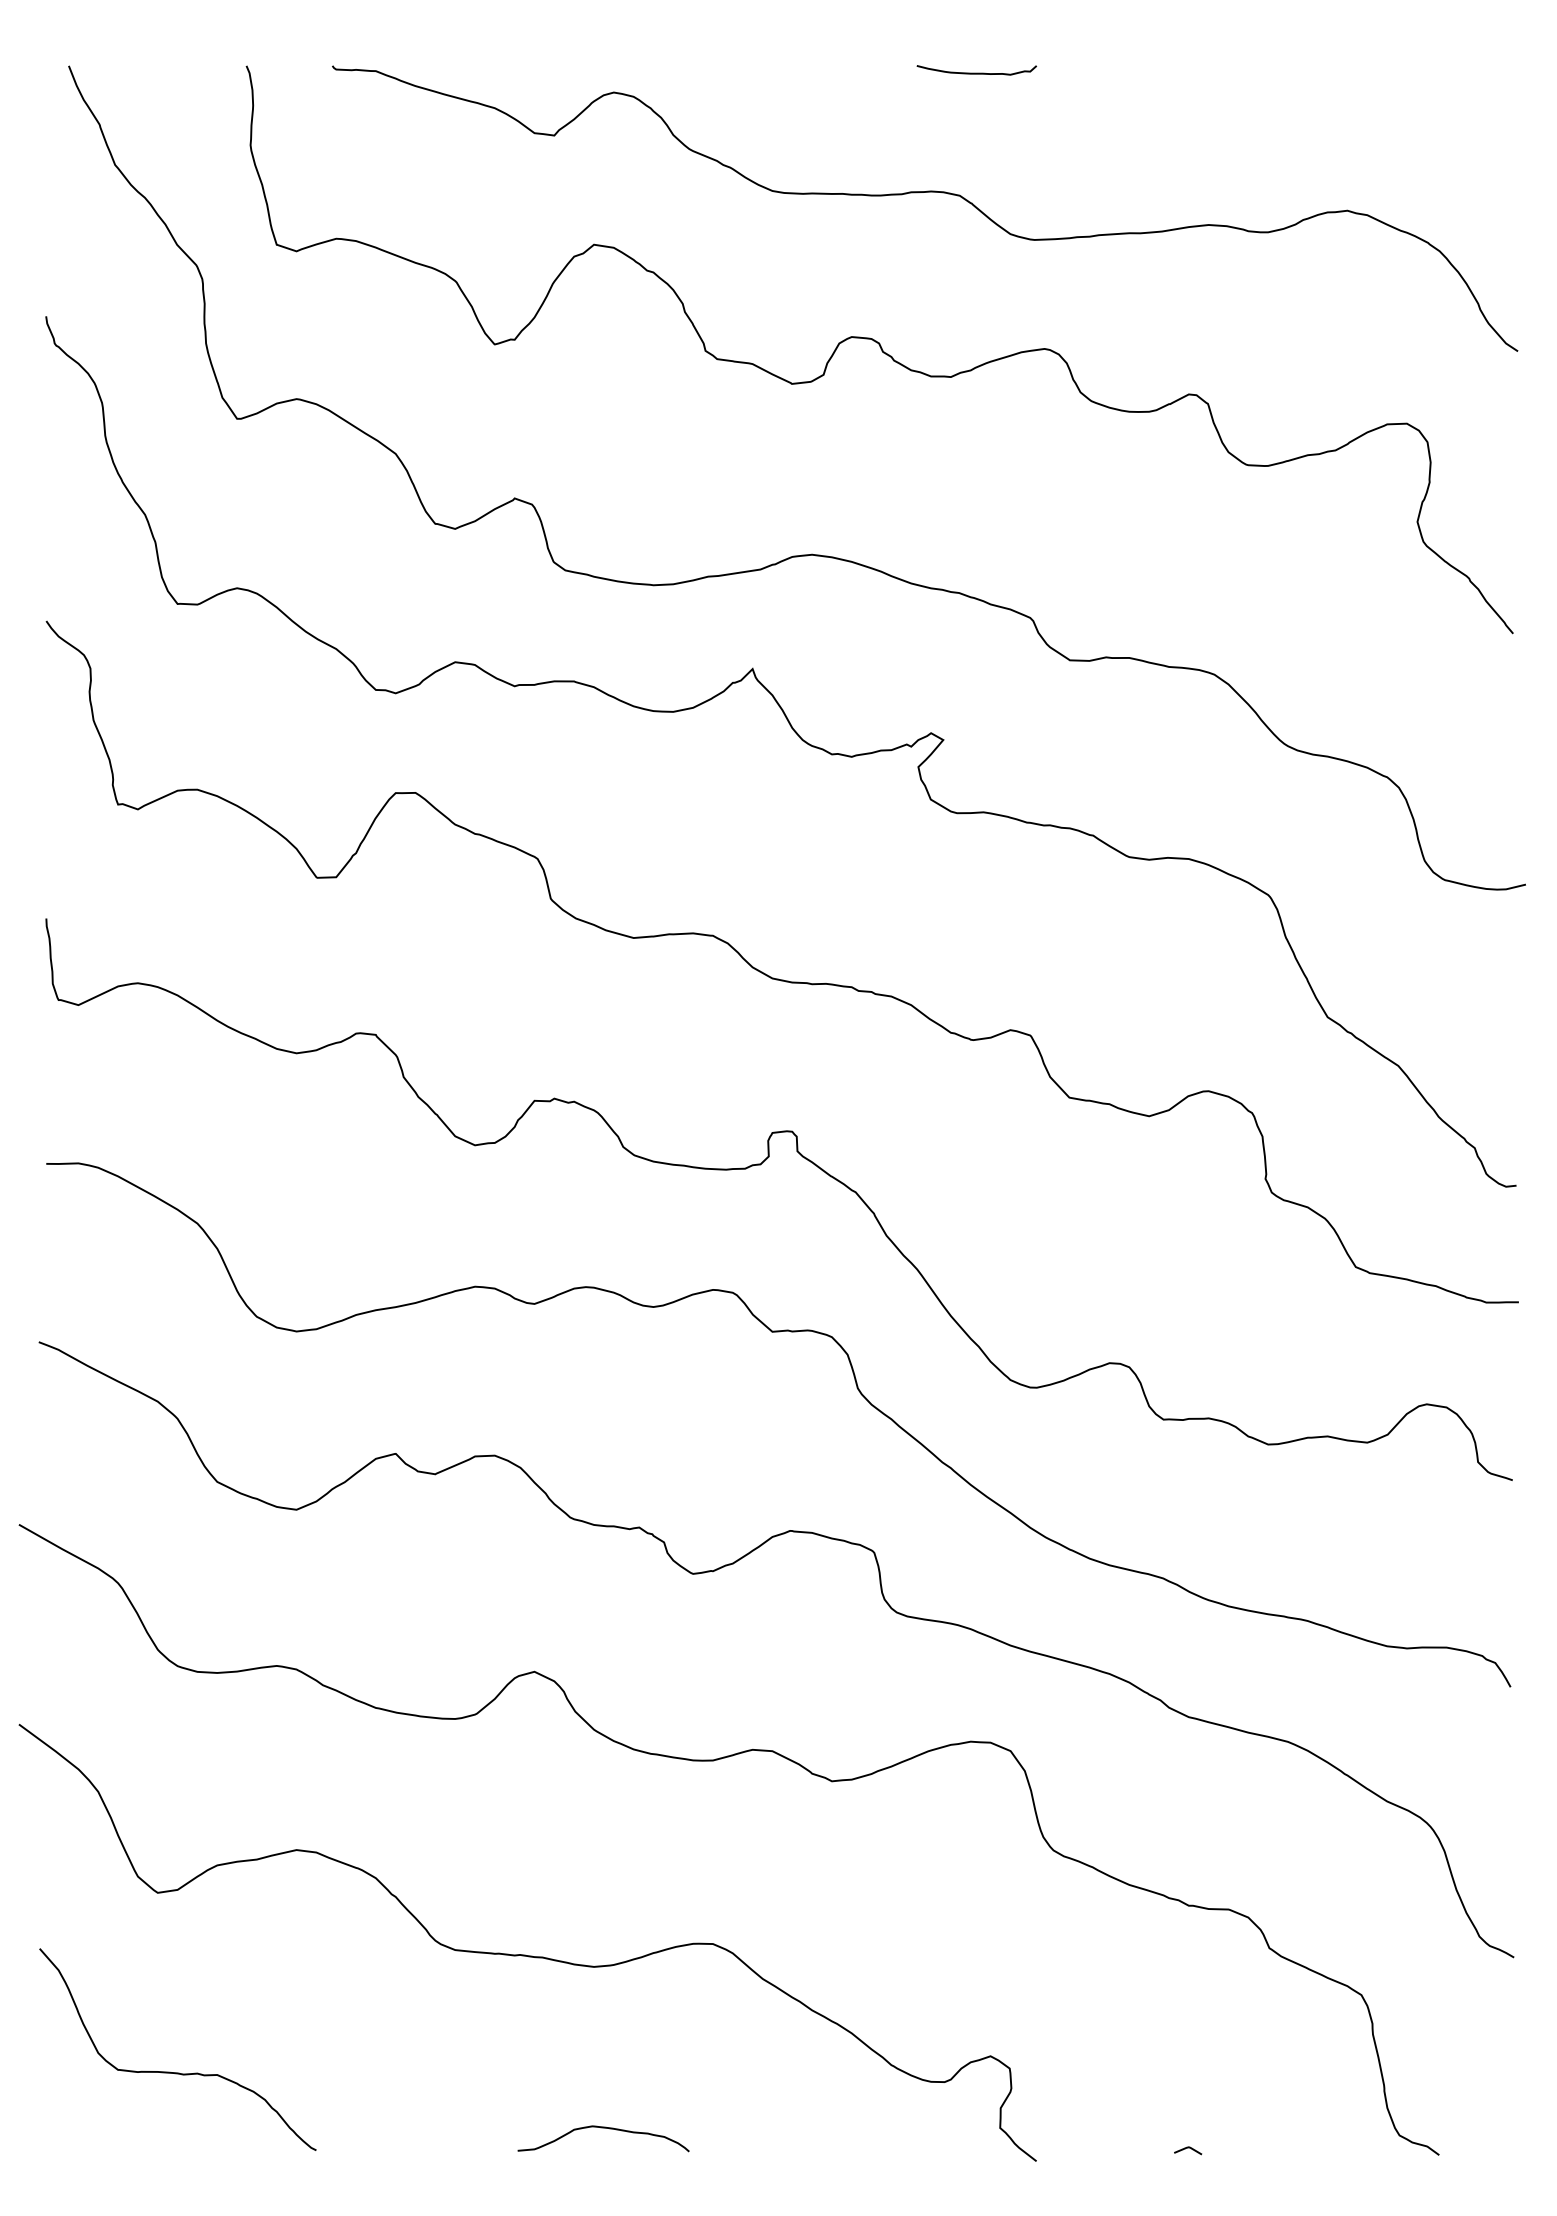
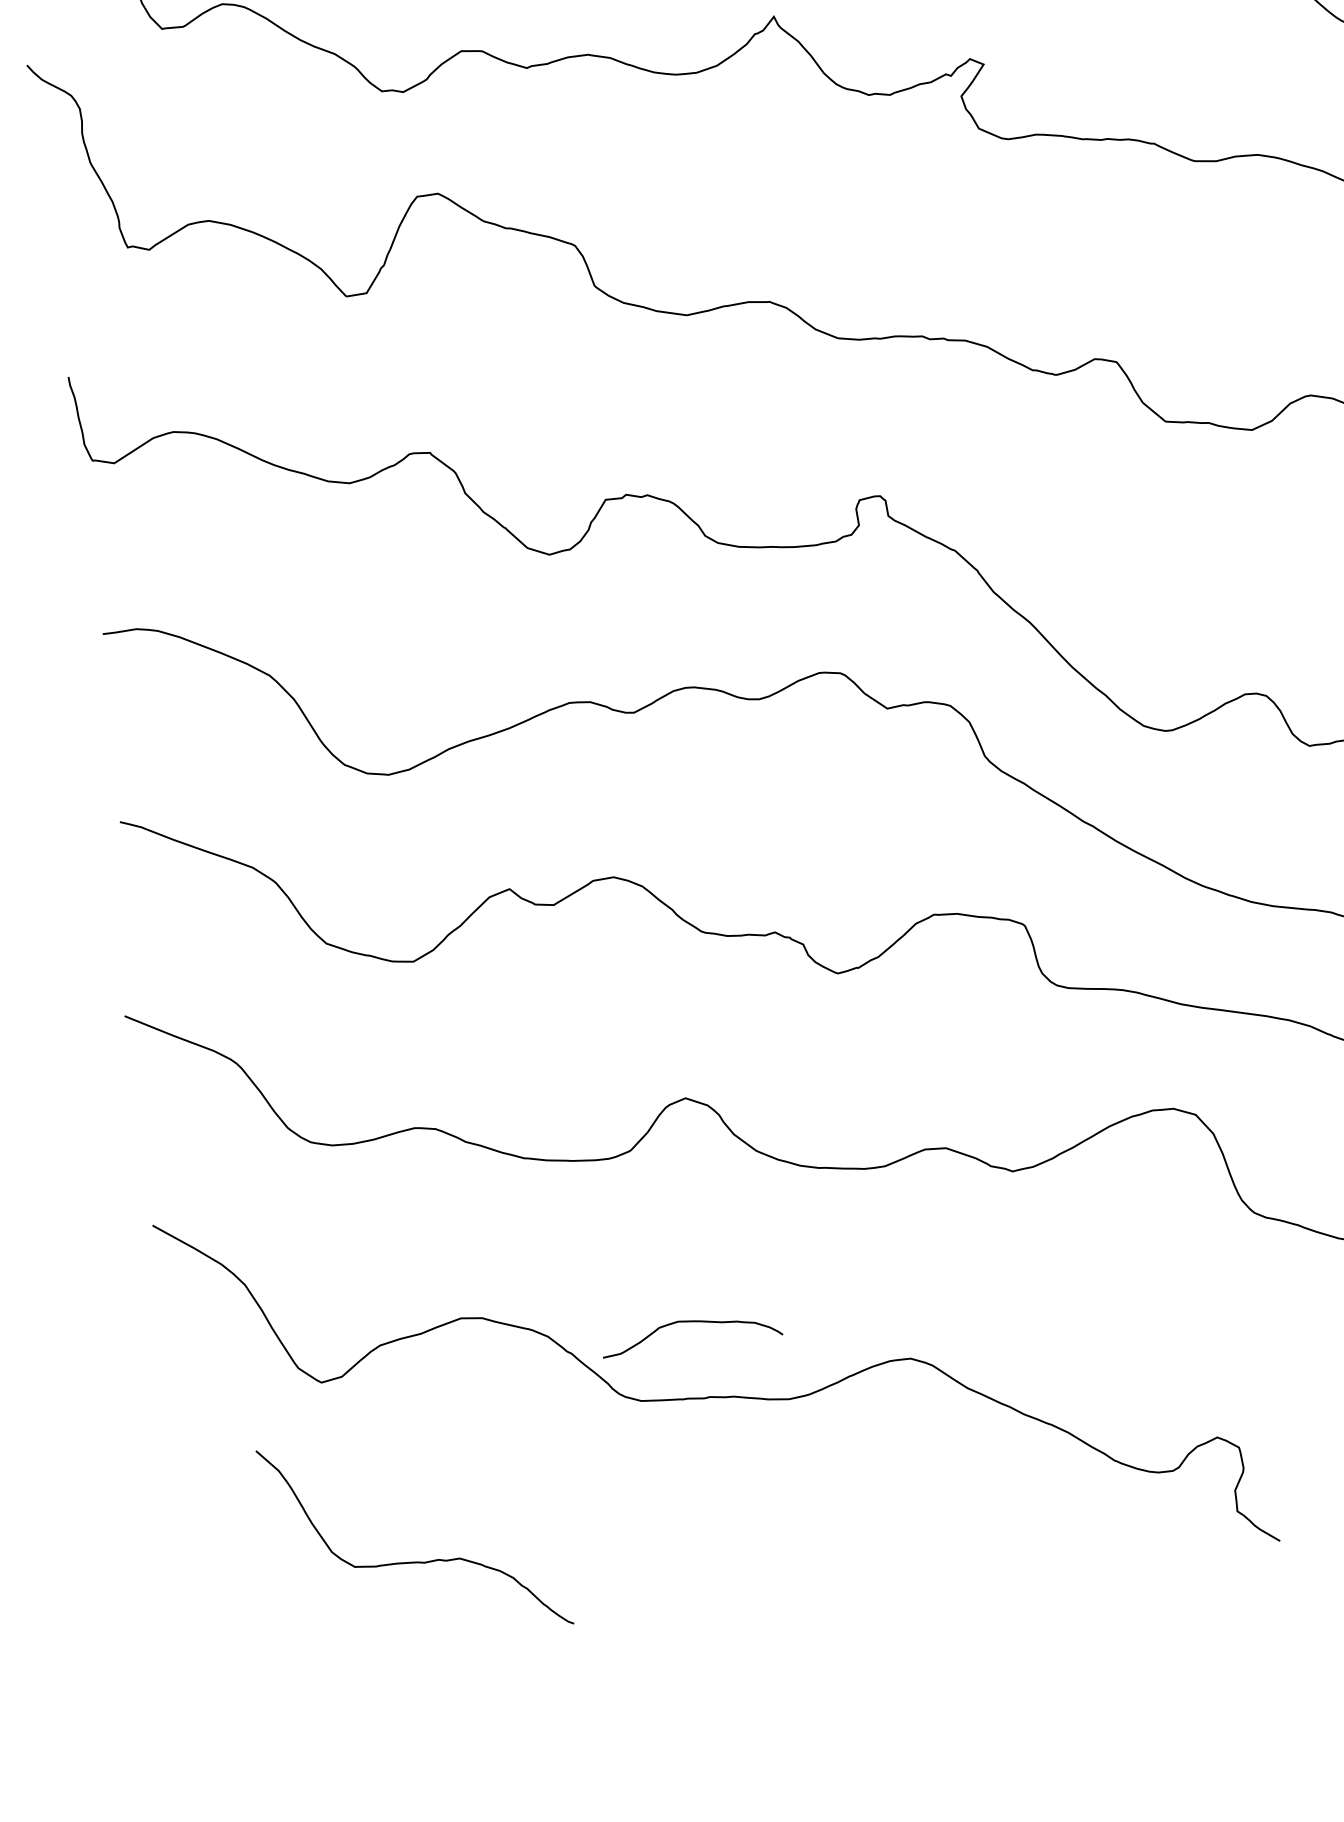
curve: (177, 2072) -> (417, 1561), moved
curve: (603, 2128) -> (689, 1322), moved

